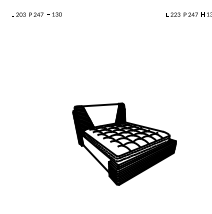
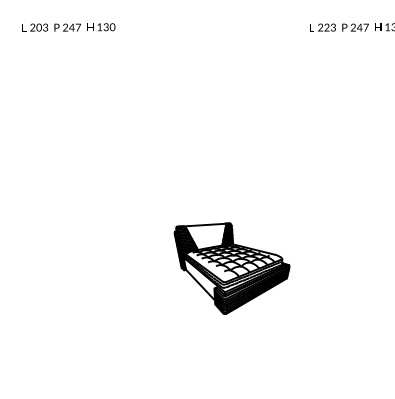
part: (124, 143) -> (231, 267), size x0.6

